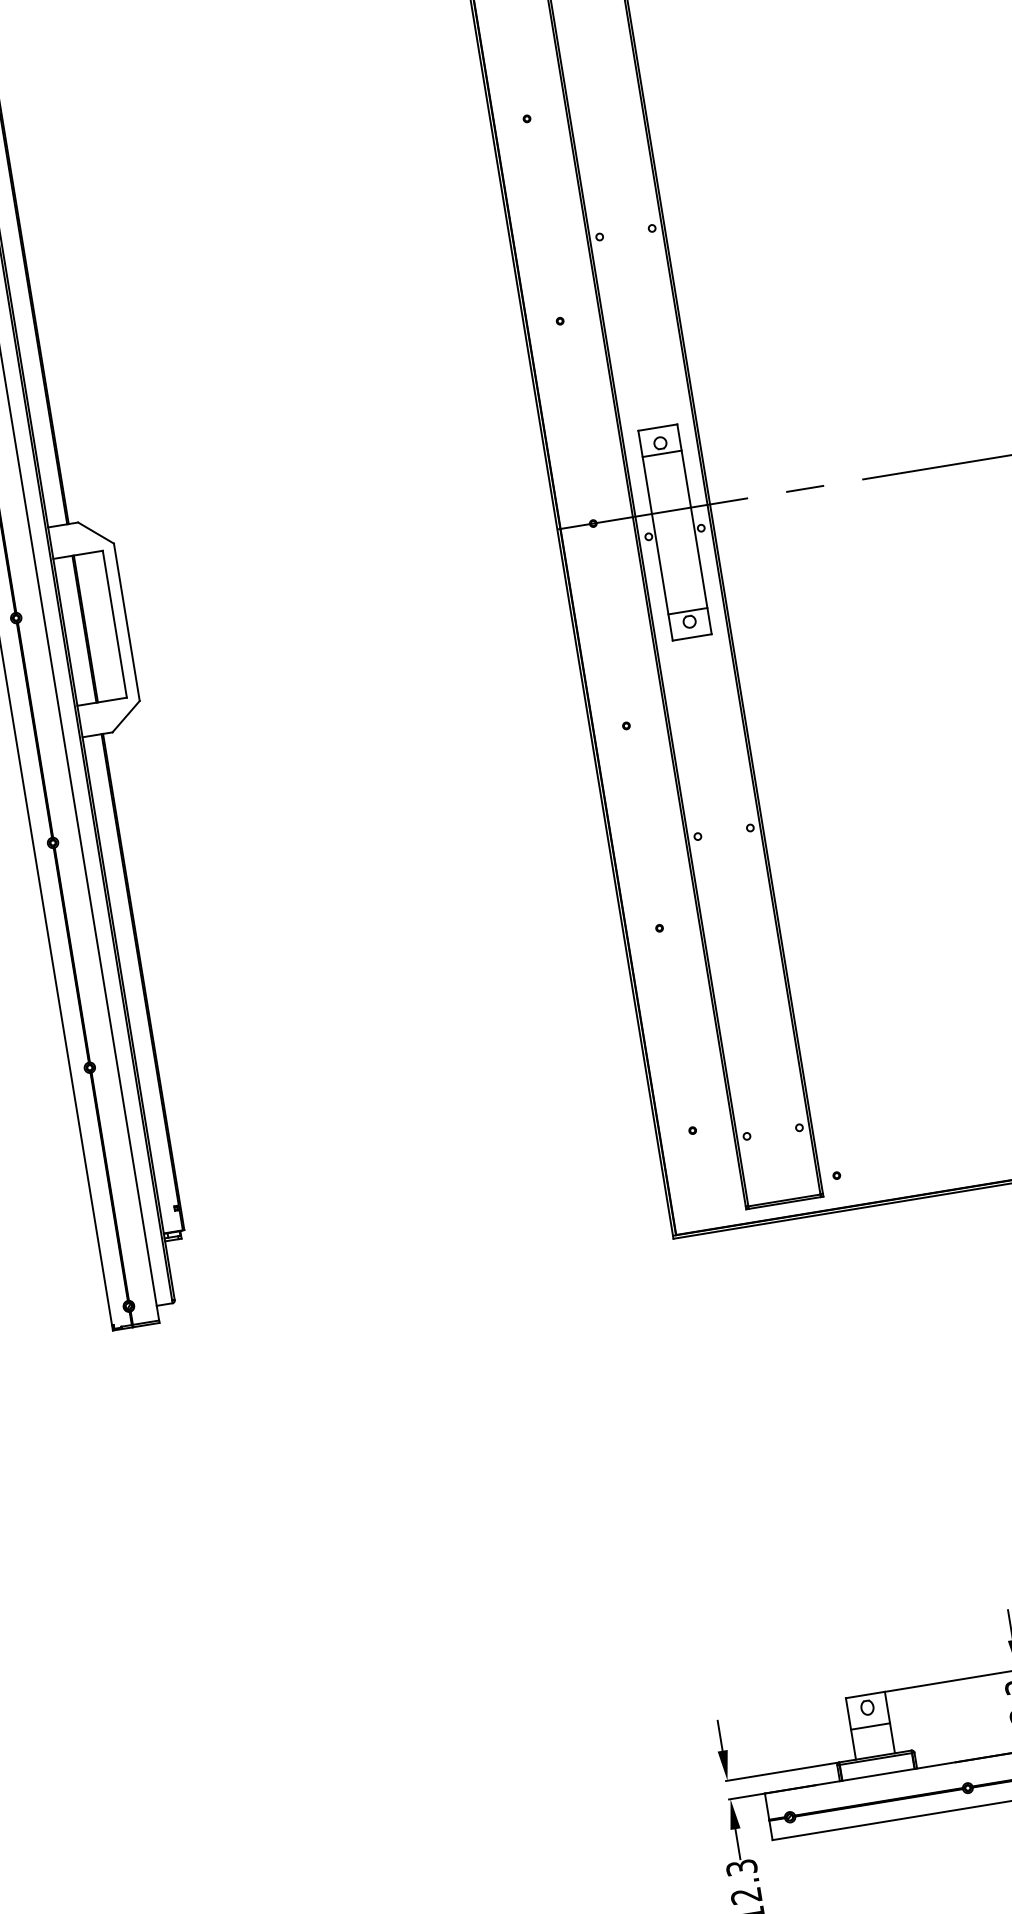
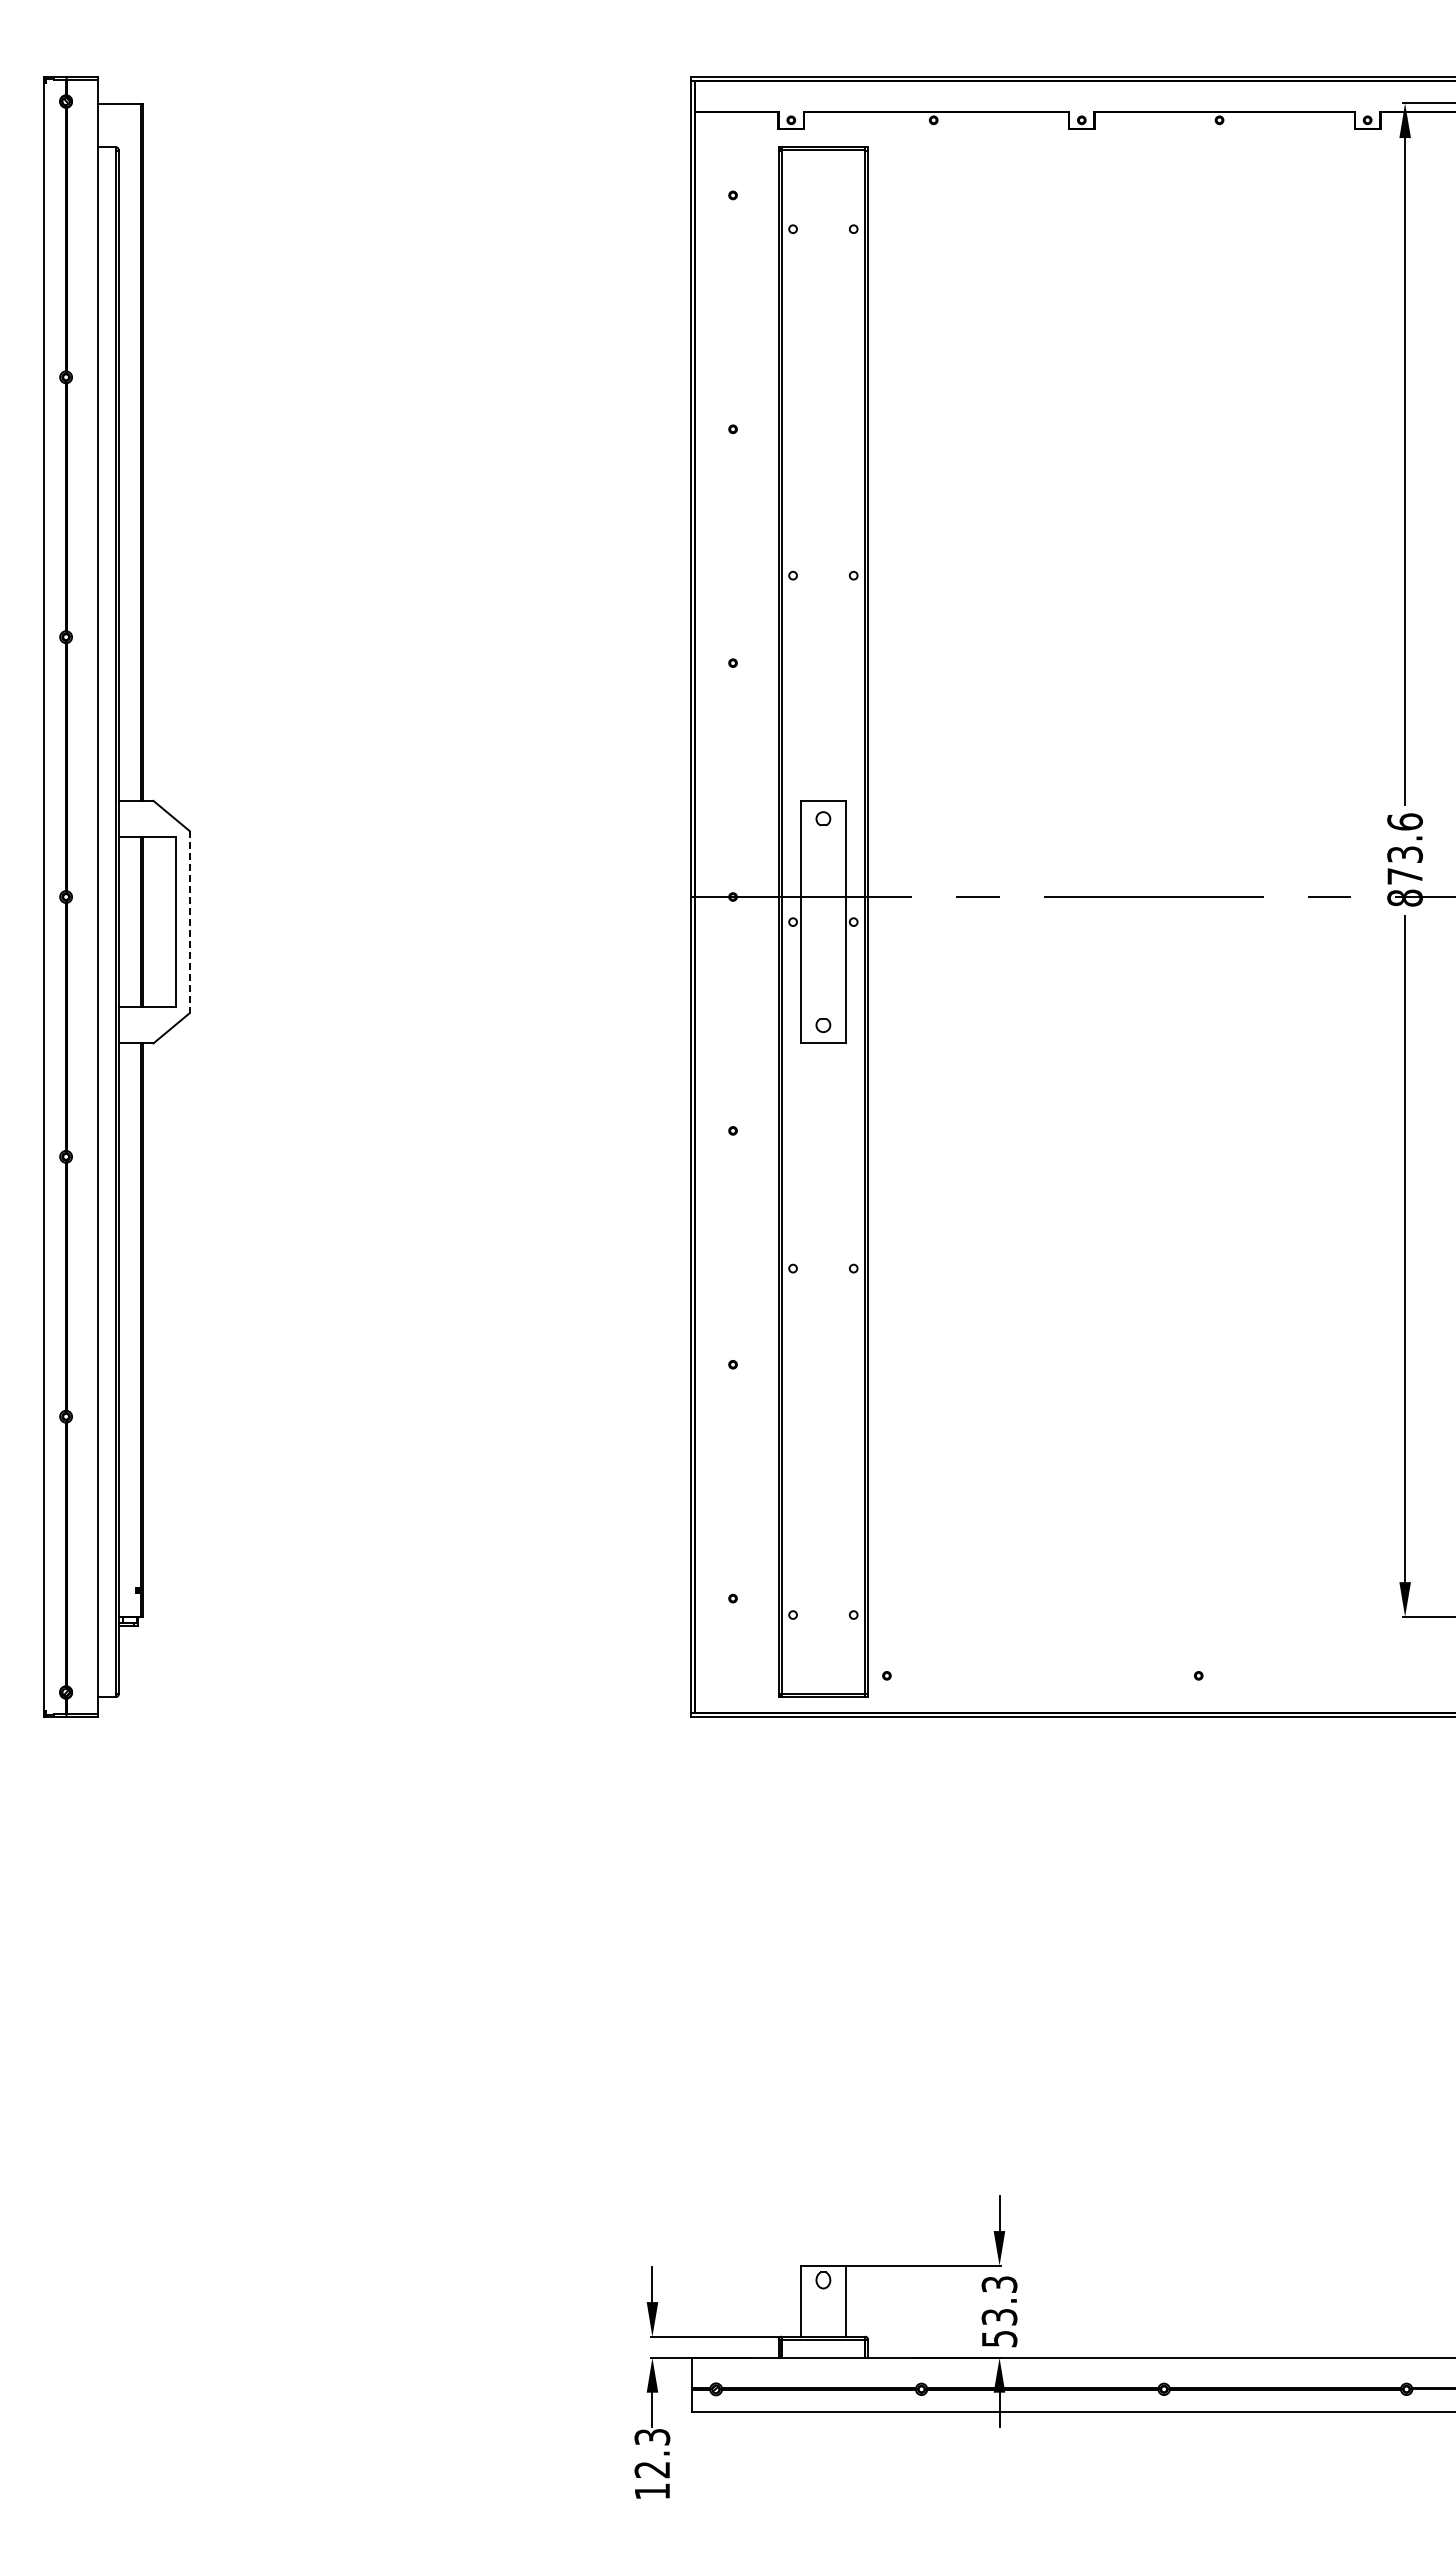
line: (661, 454) -> (822, 831), removed
line: (687, 611) -> (822, 1013), removed
line: (126, 622) -> (189, 922), solid -> dashed
line: (869, 1727) -> (822, 2302), removed

